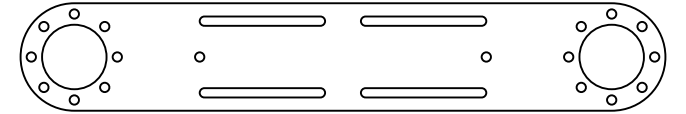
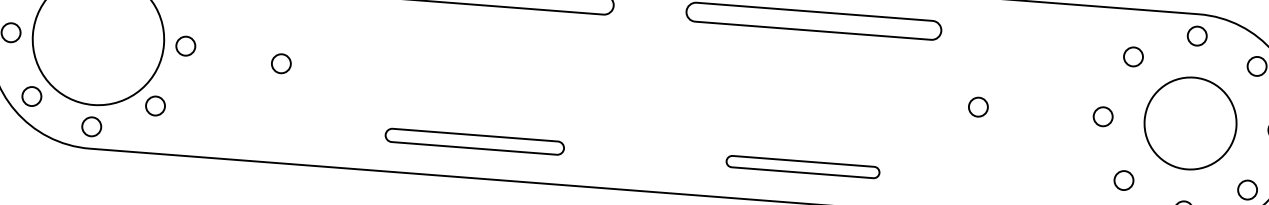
circle: (199, 56) -> (281, 62), moved
circle: (485, 56) -> (976, 106), moved
circle: (611, 56) -> (1190, 122), size x0.7
part: (261, 92) -> (473, 140), size x0.7
part: (423, 92) -> (802, 166), size x0.6

